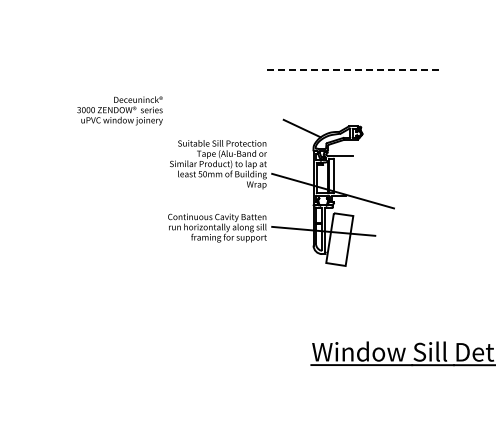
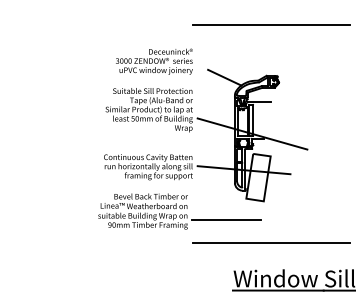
line: (354, 69) -> (271, 24), dashed -> solid
text: (119, 110) -> (153, 61), moved
part: (252, 277) -> (179, 211), added
line: (353, 312) -> (270, 243), added

